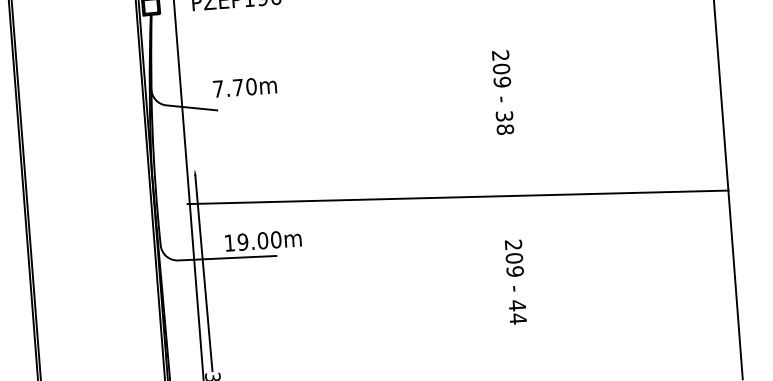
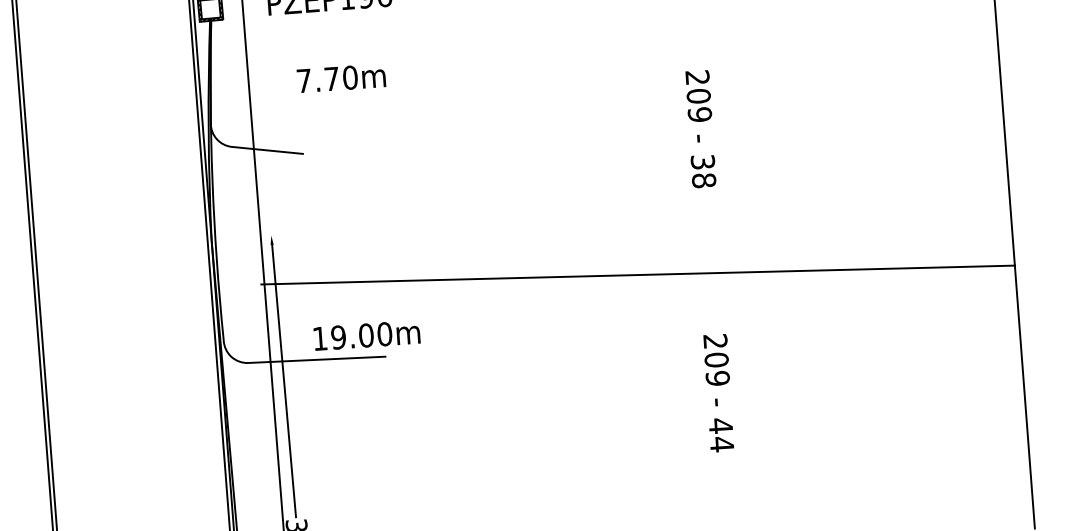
text: (245, 87) -> (342, 78), moved

